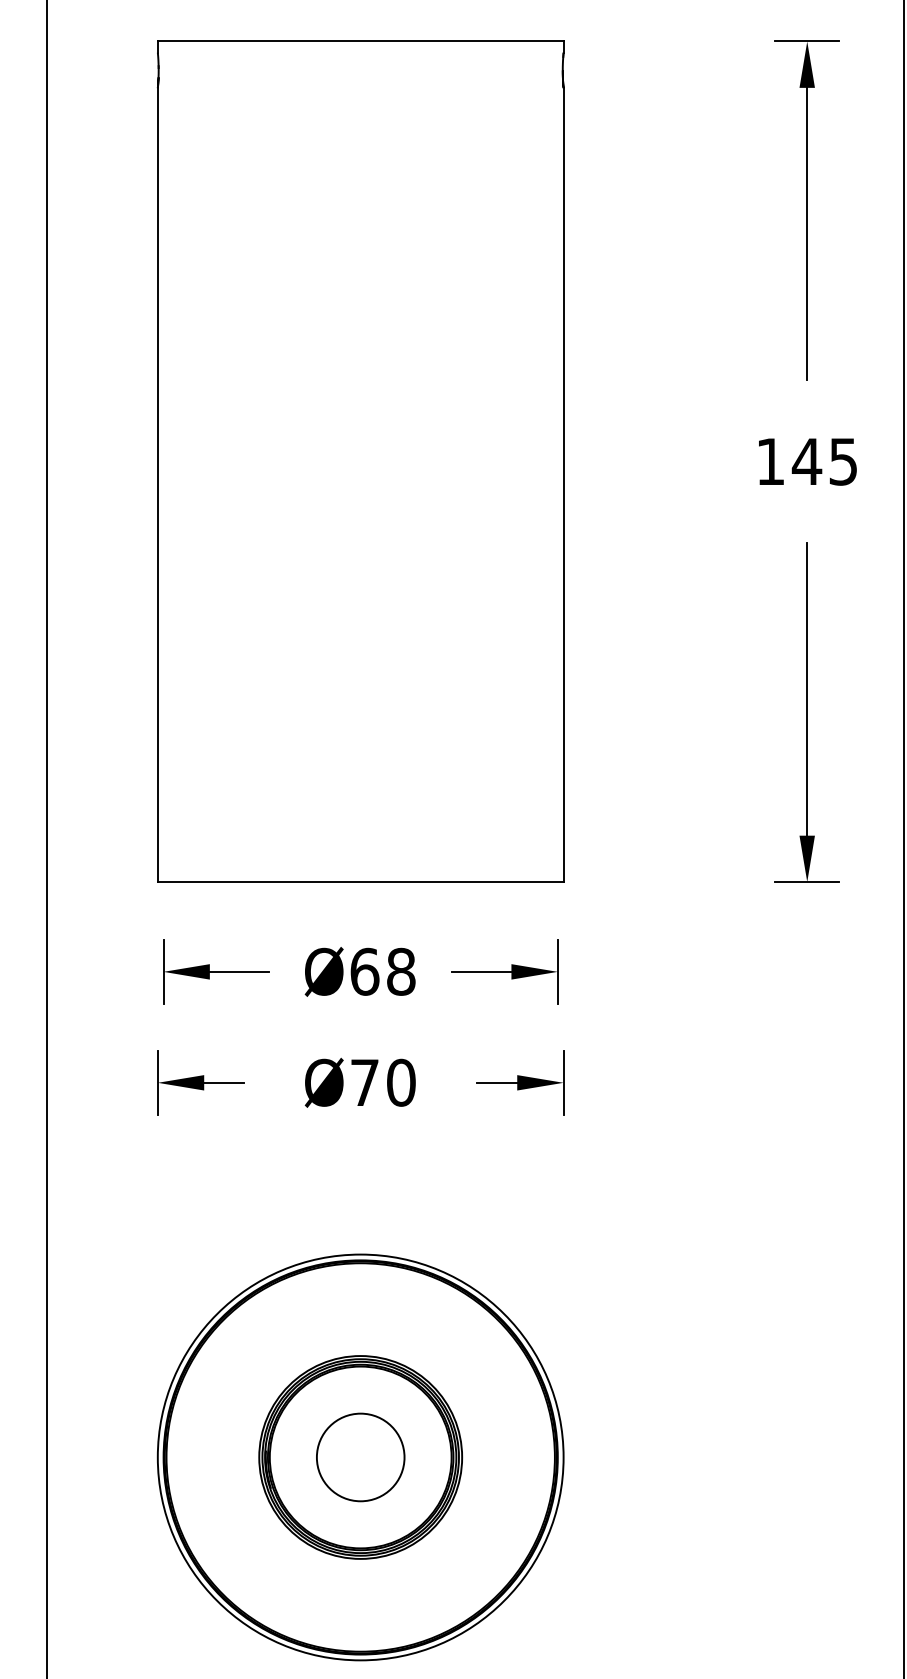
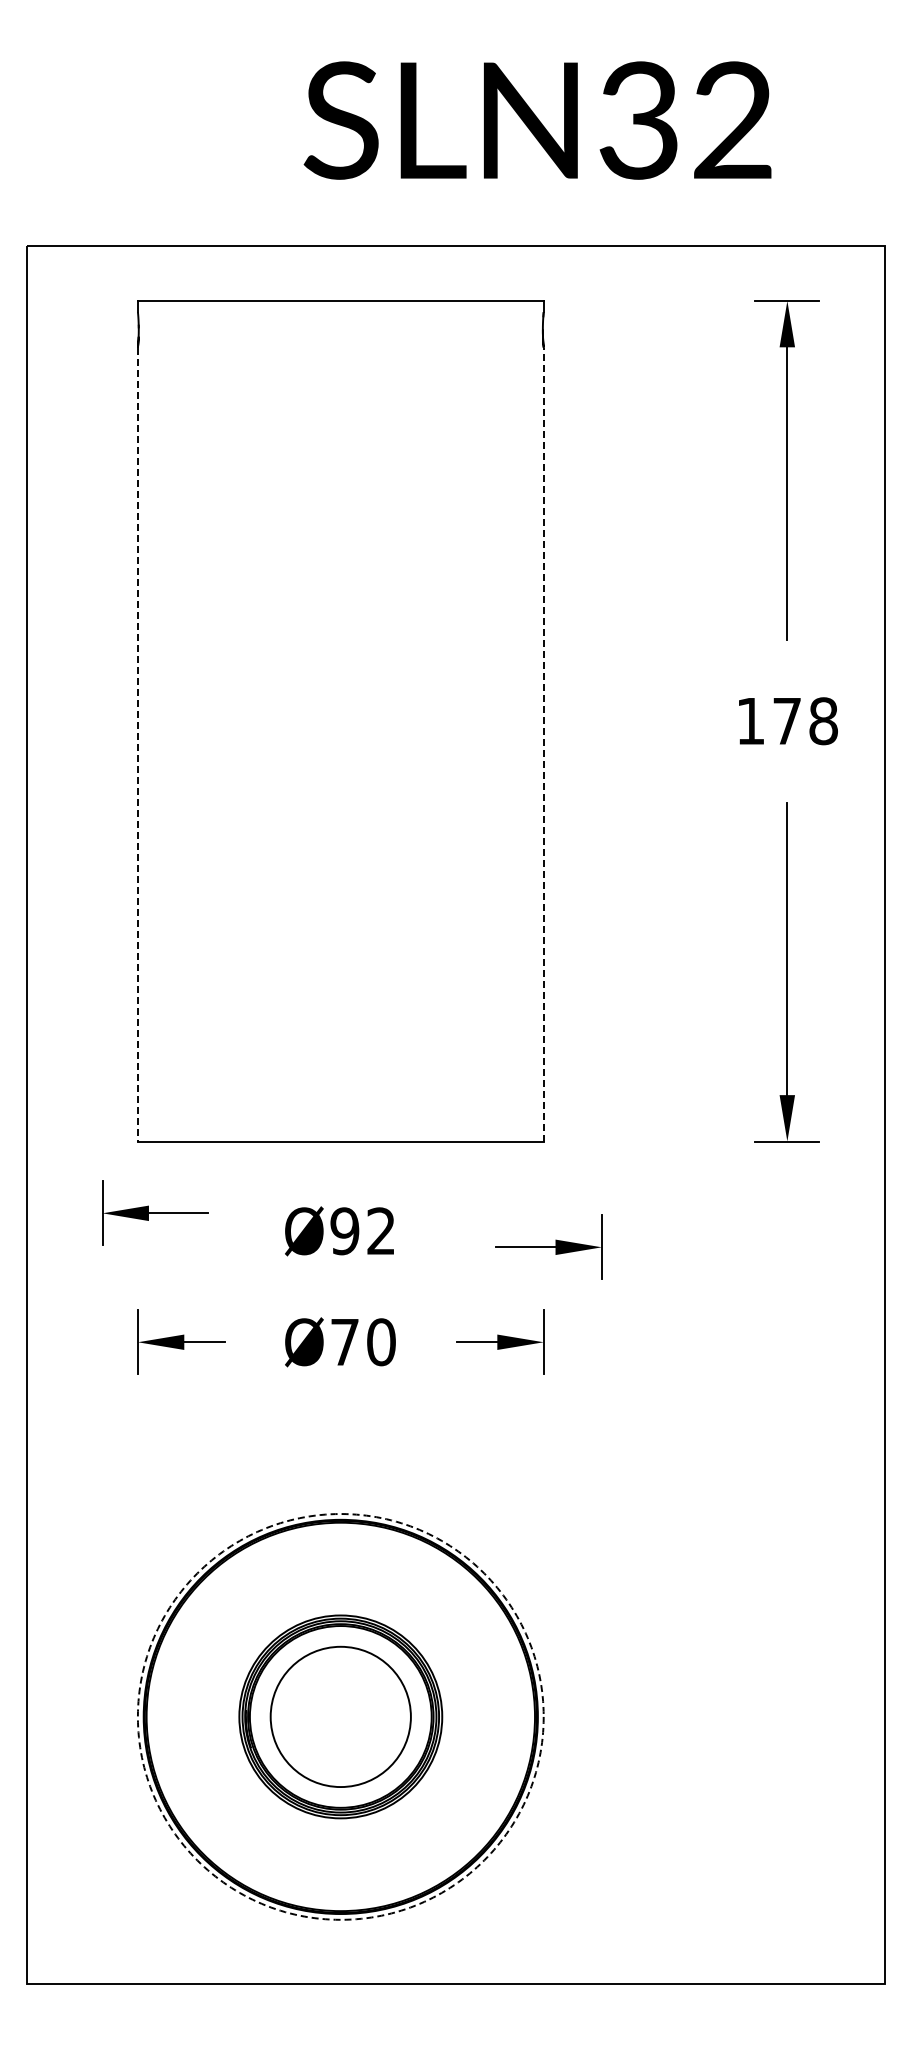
text: (824, 462) -> (804, 721), 145 -> 178
line: (157, 485) -> (137, 744), solid -> dashed
line: (563, 485) -> (543, 744), solid -> dashed
part: (216, 971) -> (155, 1212), moved
part: (504, 971) -> (548, 1246), moved
text: (382, 972) -> (362, 1231), Ø68 -> Ø92
circle: (360, 1457) -> (340, 1716), size x1.6
circle: (360, 1457) -> (340, 1716), solid -> dashed

